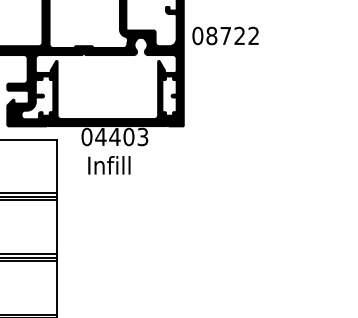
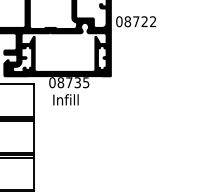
text: (121, 136) -> (73, 82), 04403 -> 08735

